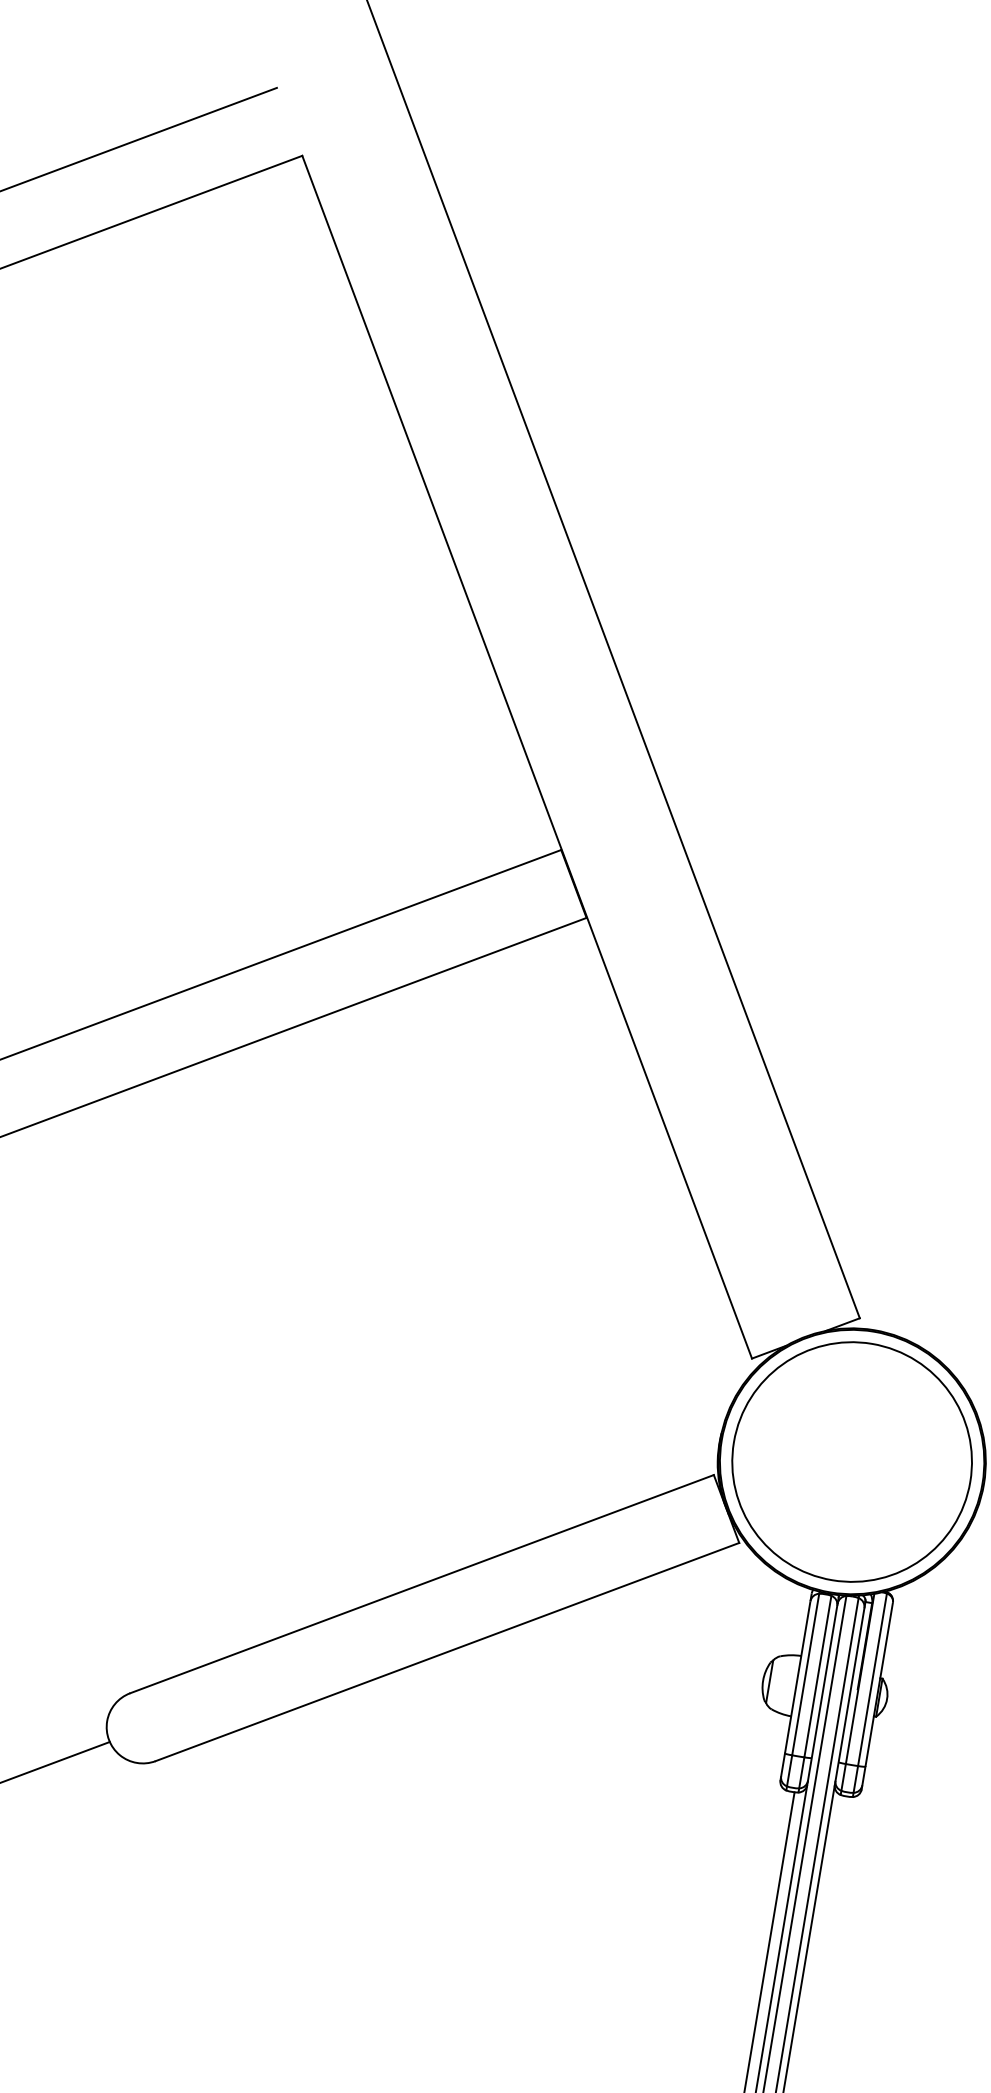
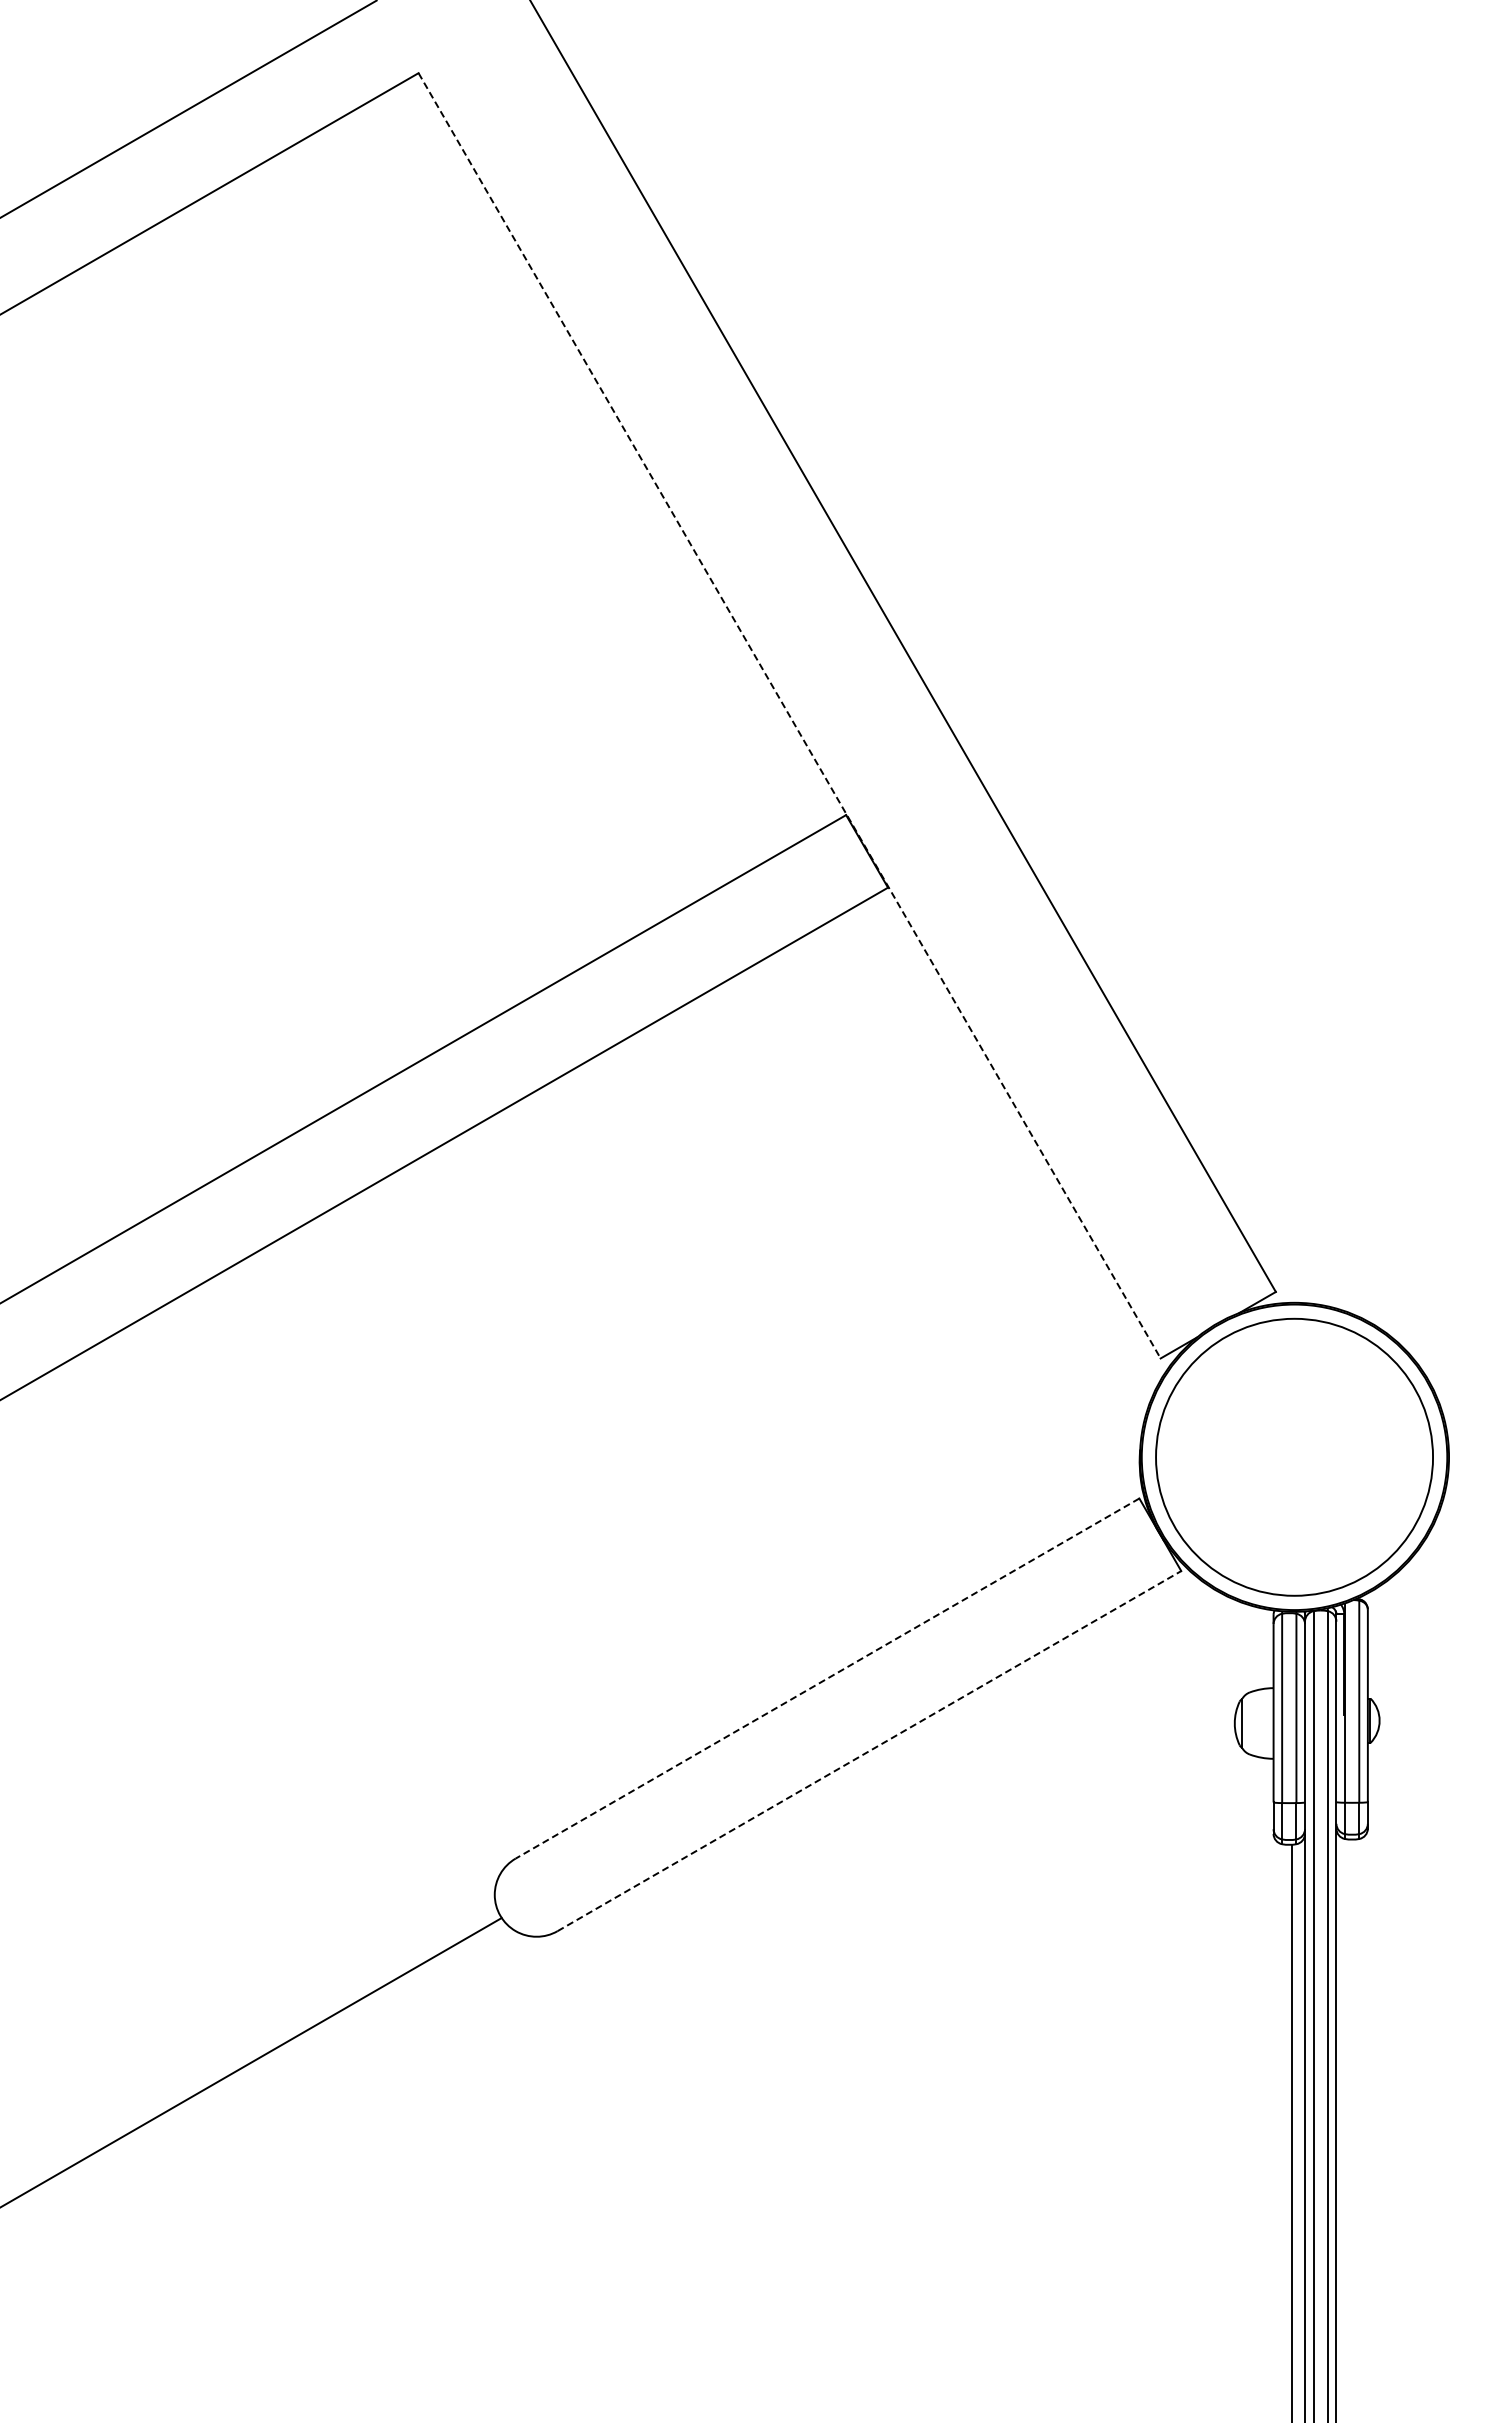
line: (526, 757) -> (789, 716), solid -> dashed
line: (422, 1584) -> (827, 1678), solid -> dashed
line: (447, 1651) -> (869, 1750), solid -> dashed

